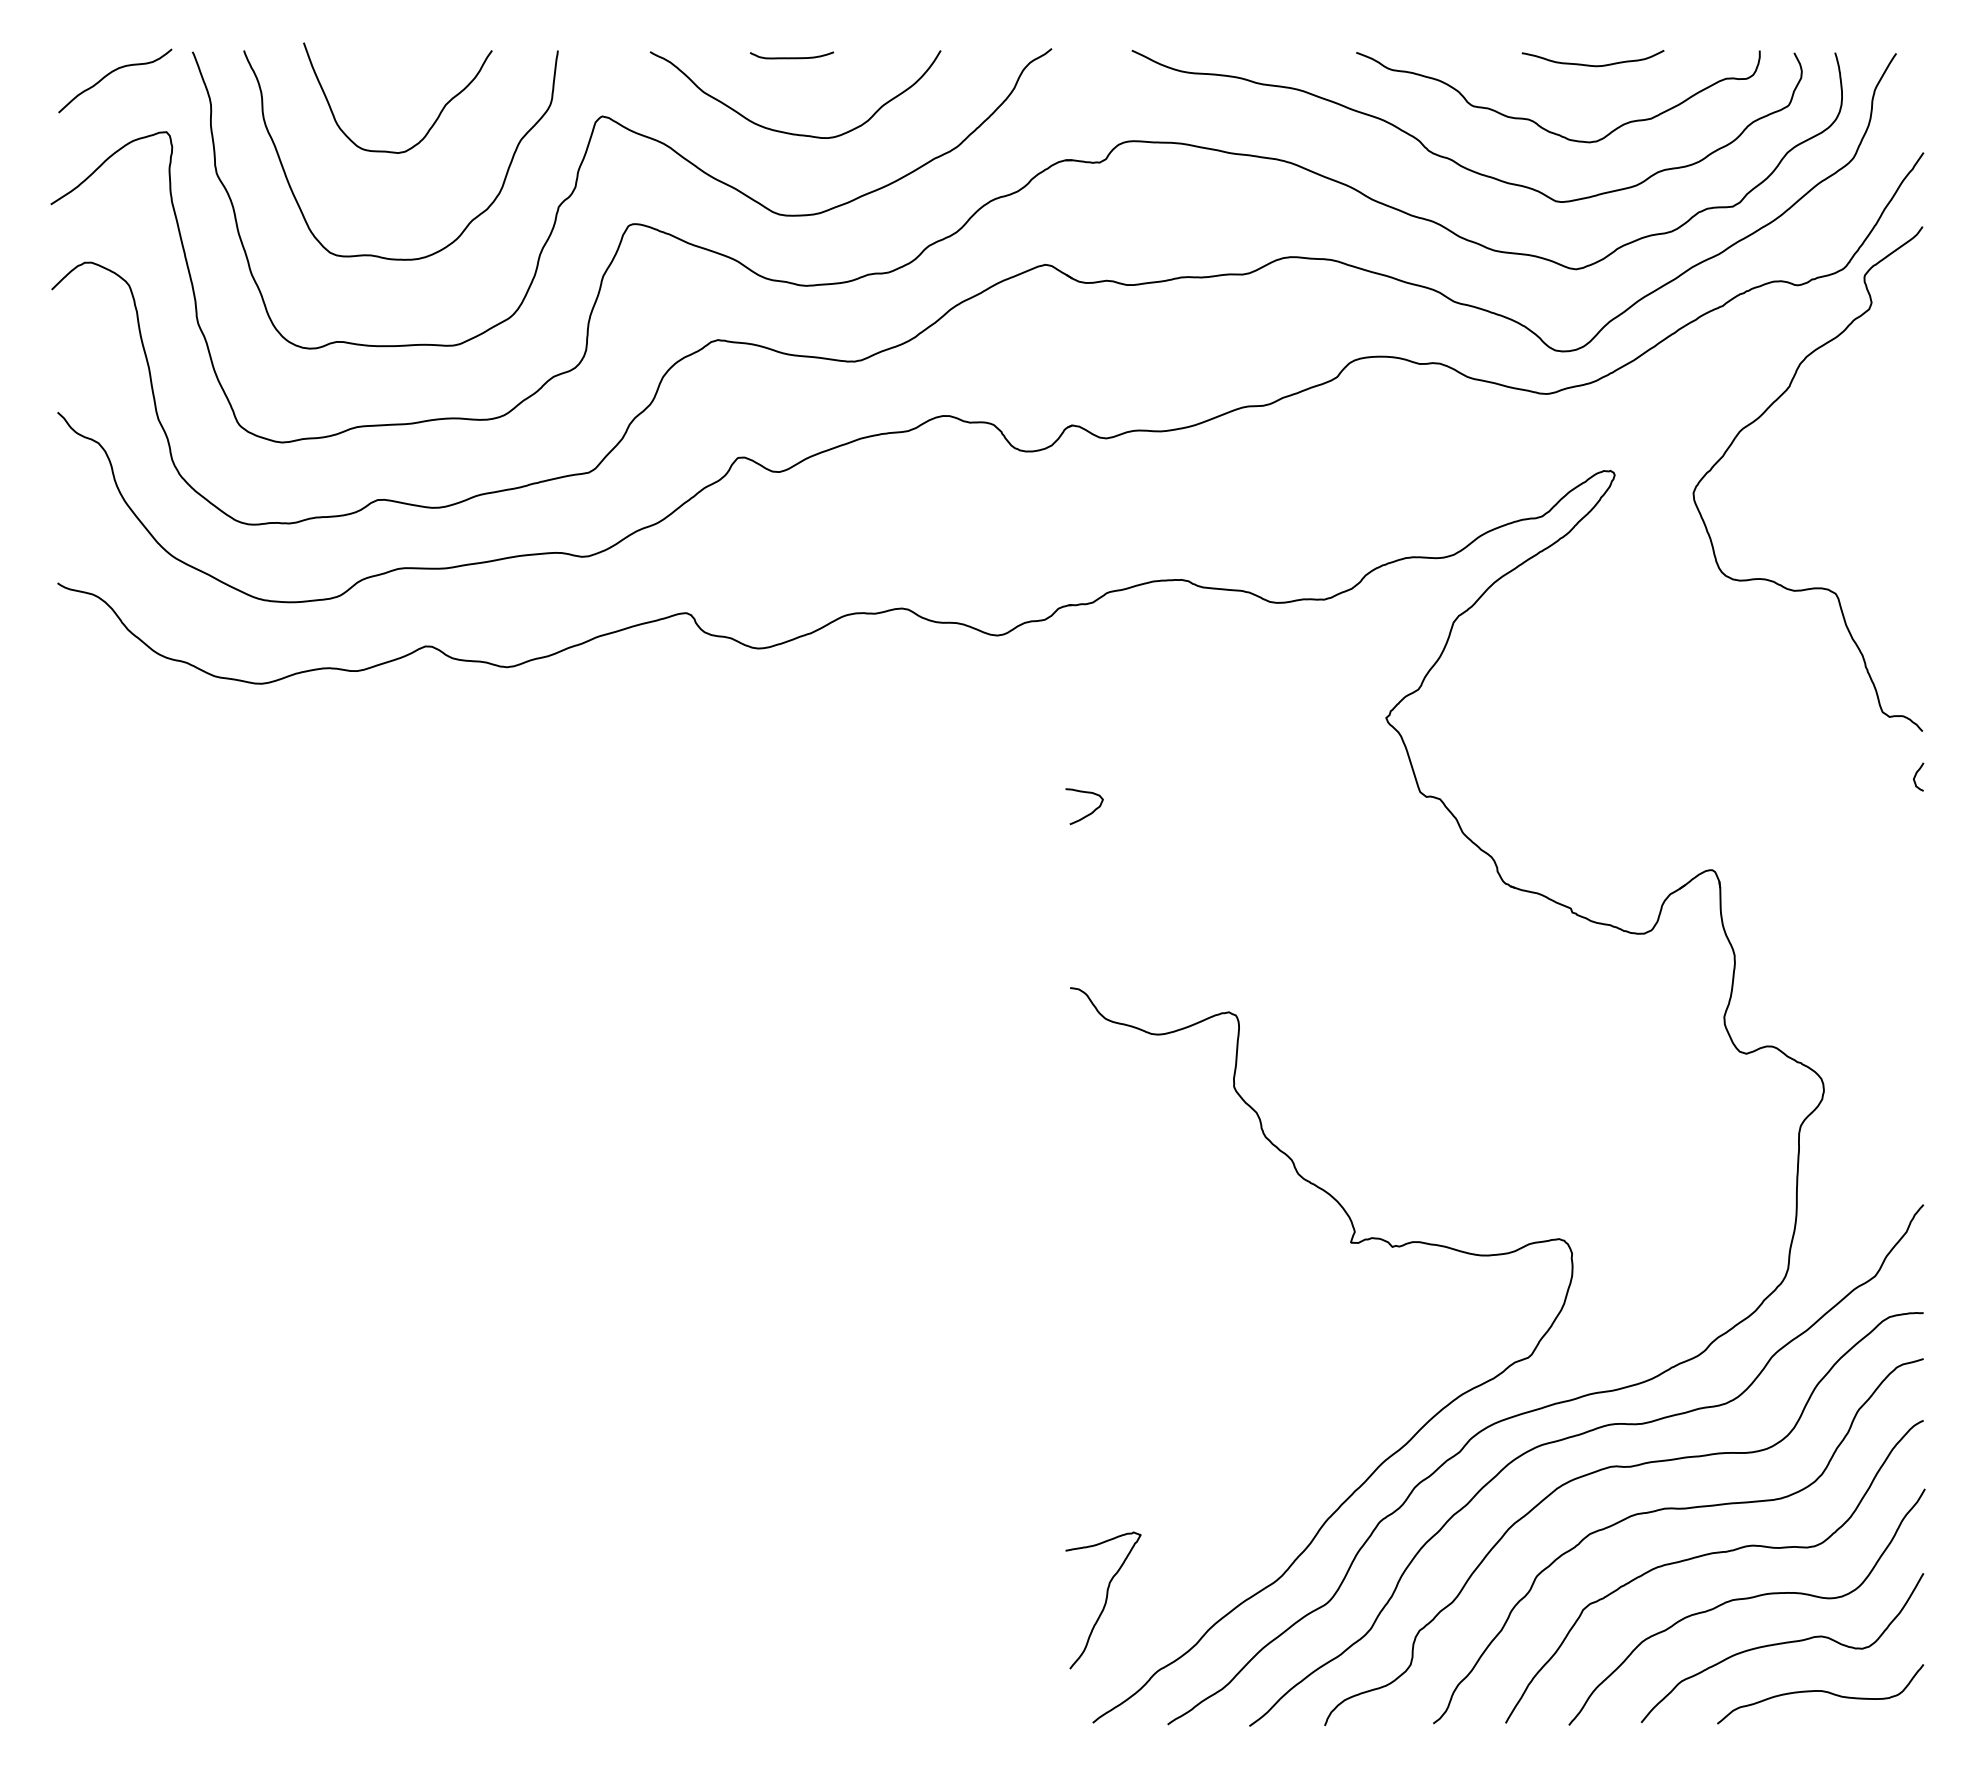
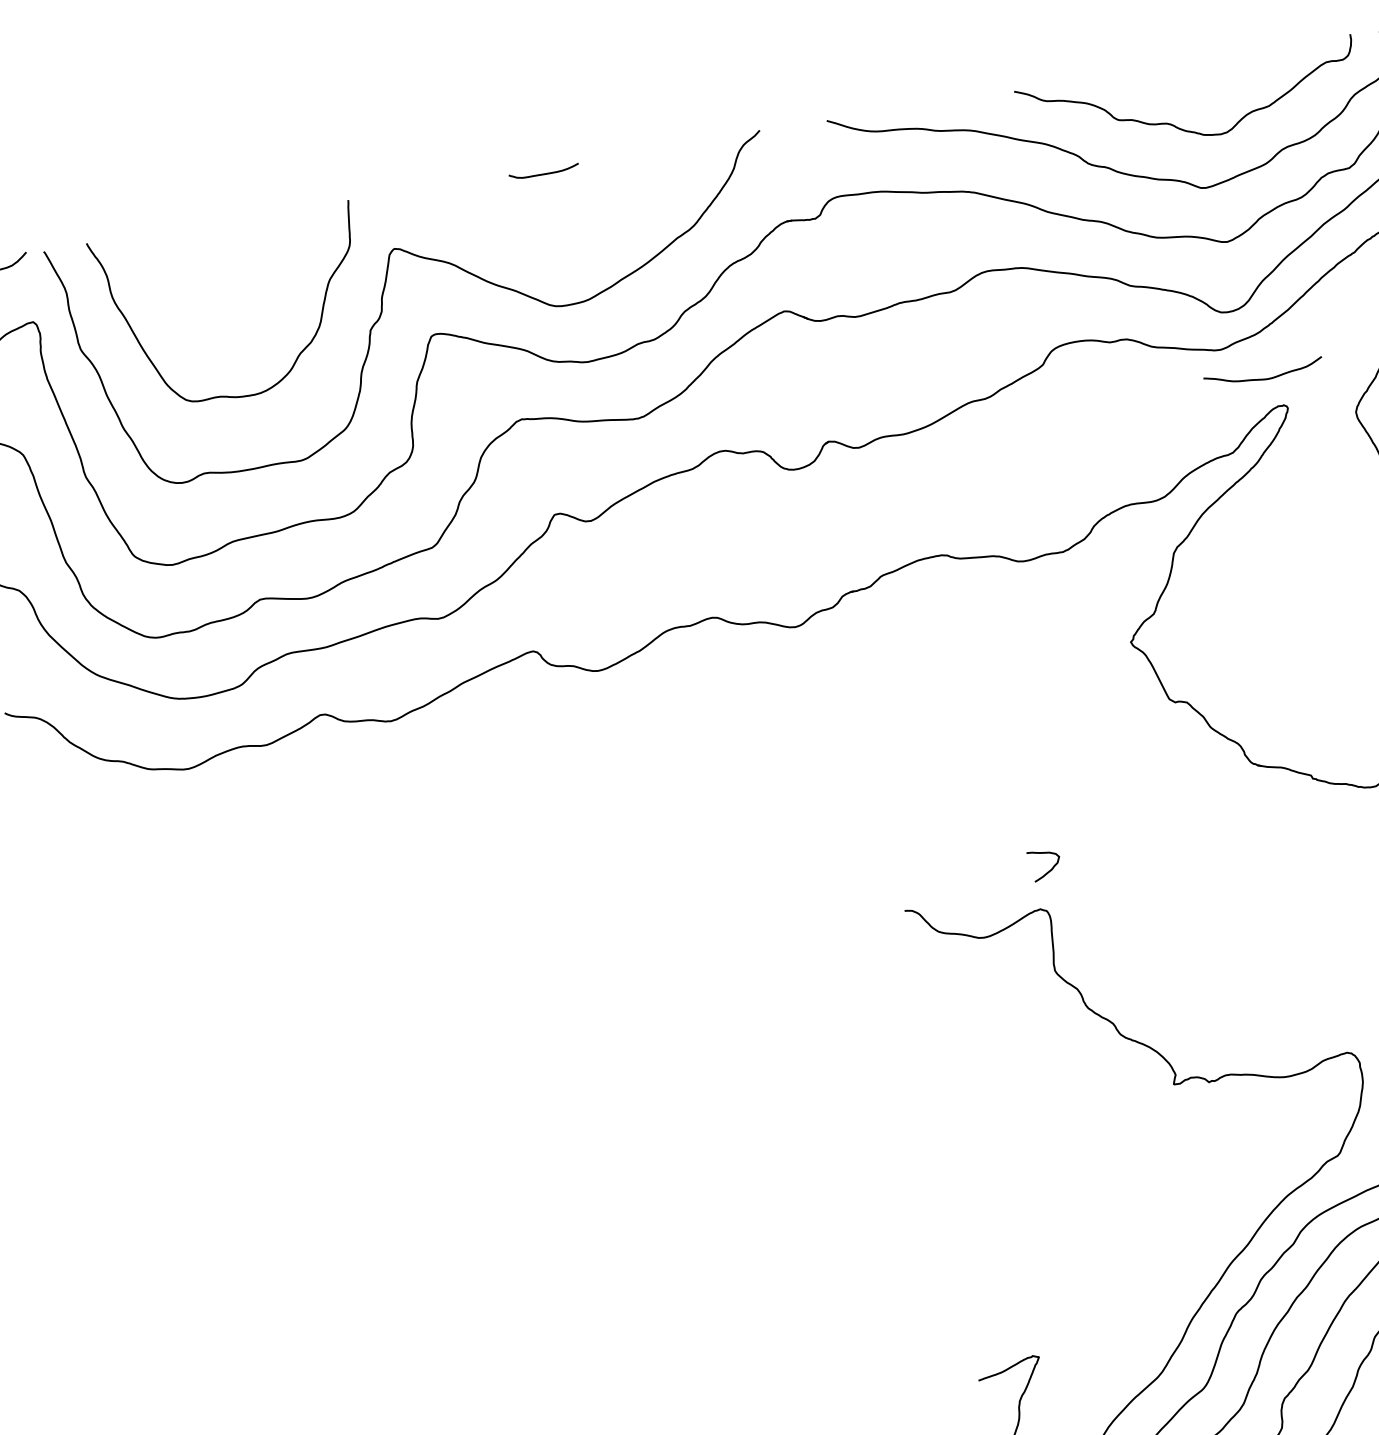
curve: (1589, 64) -> (1261, 378), moved
curve: (433, 122) -> (254, 277), removed
curve: (785, 131) -> (549, 236), removed
curve: (1087, 814) -> (1048, 871), moved

